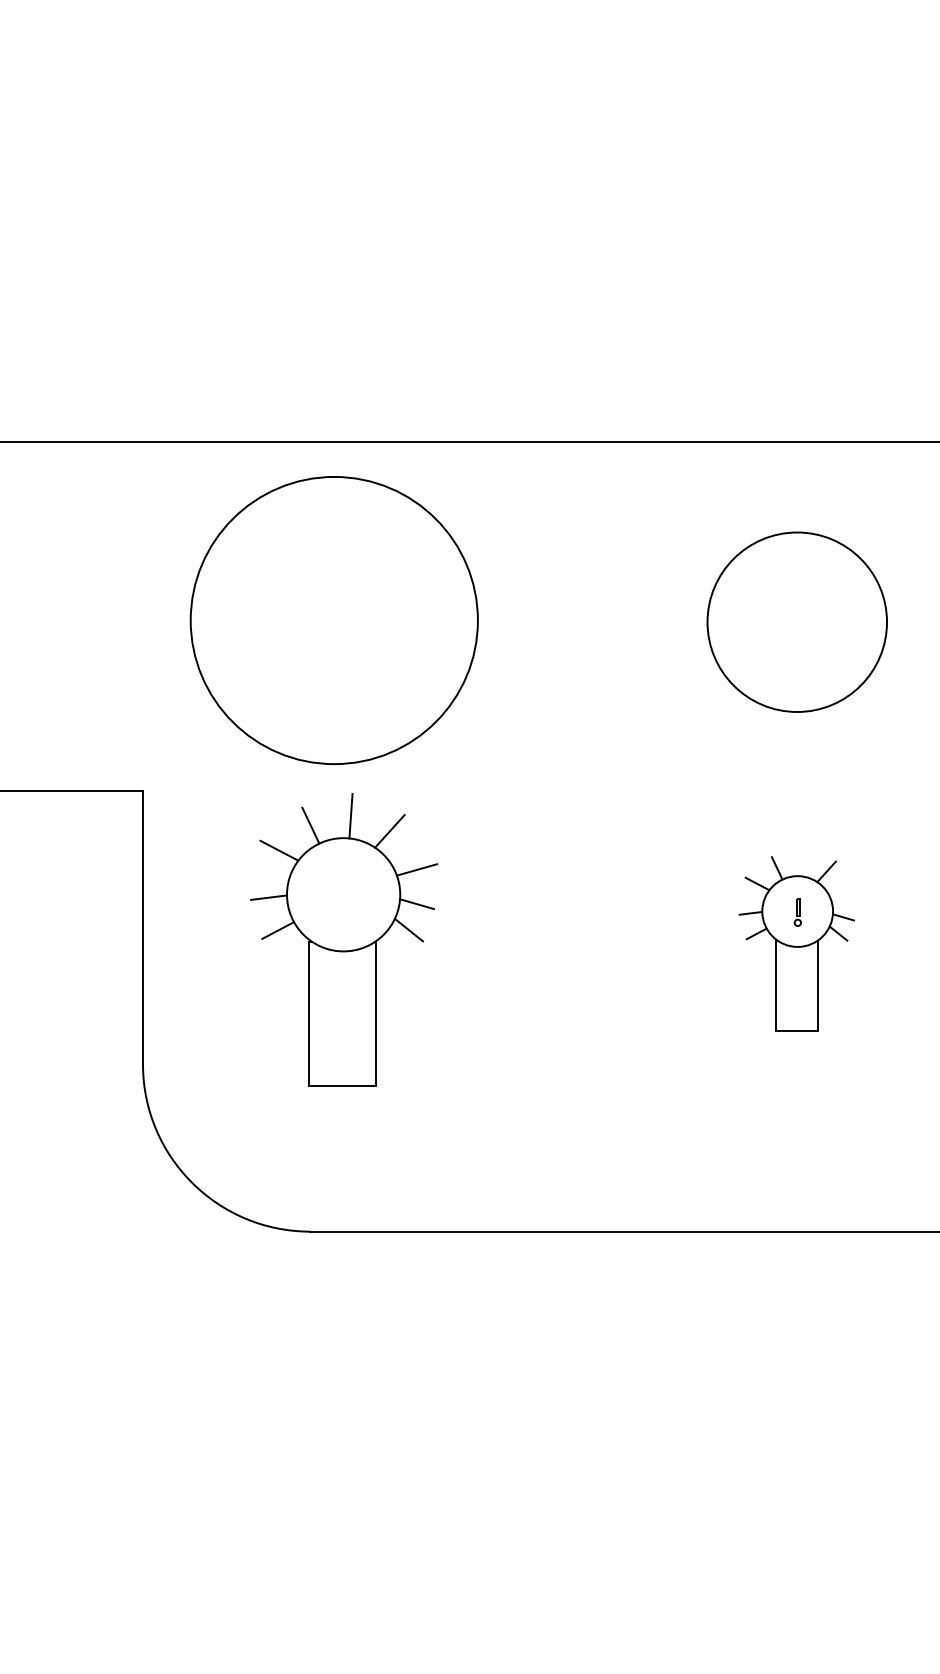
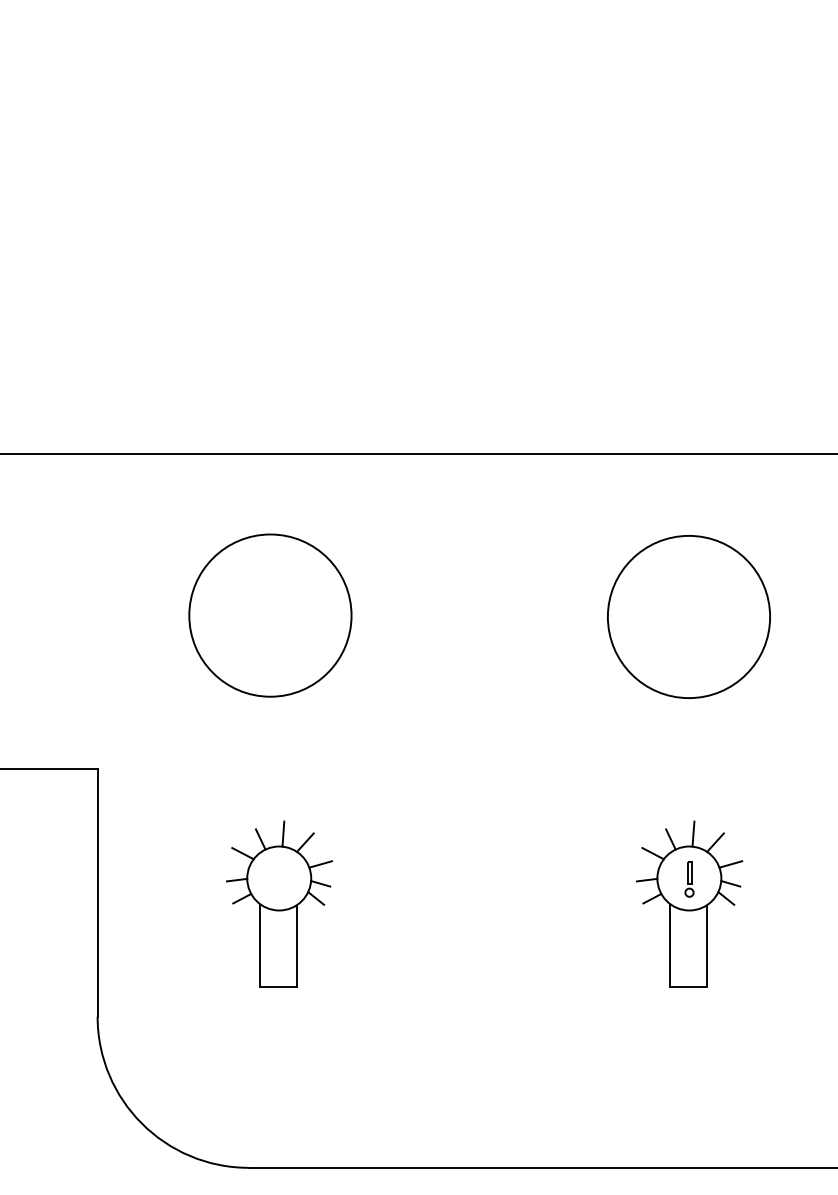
circle: (333, 620) -> (269, 615), size x0.62
line: (802, 862) -> (693, 834), added
line: (843, 895) -> (730, 863), added
part: (797, 912) -> (689, 879), size x1.43
part: (344, 939) -> (279, 903), size x0.62

